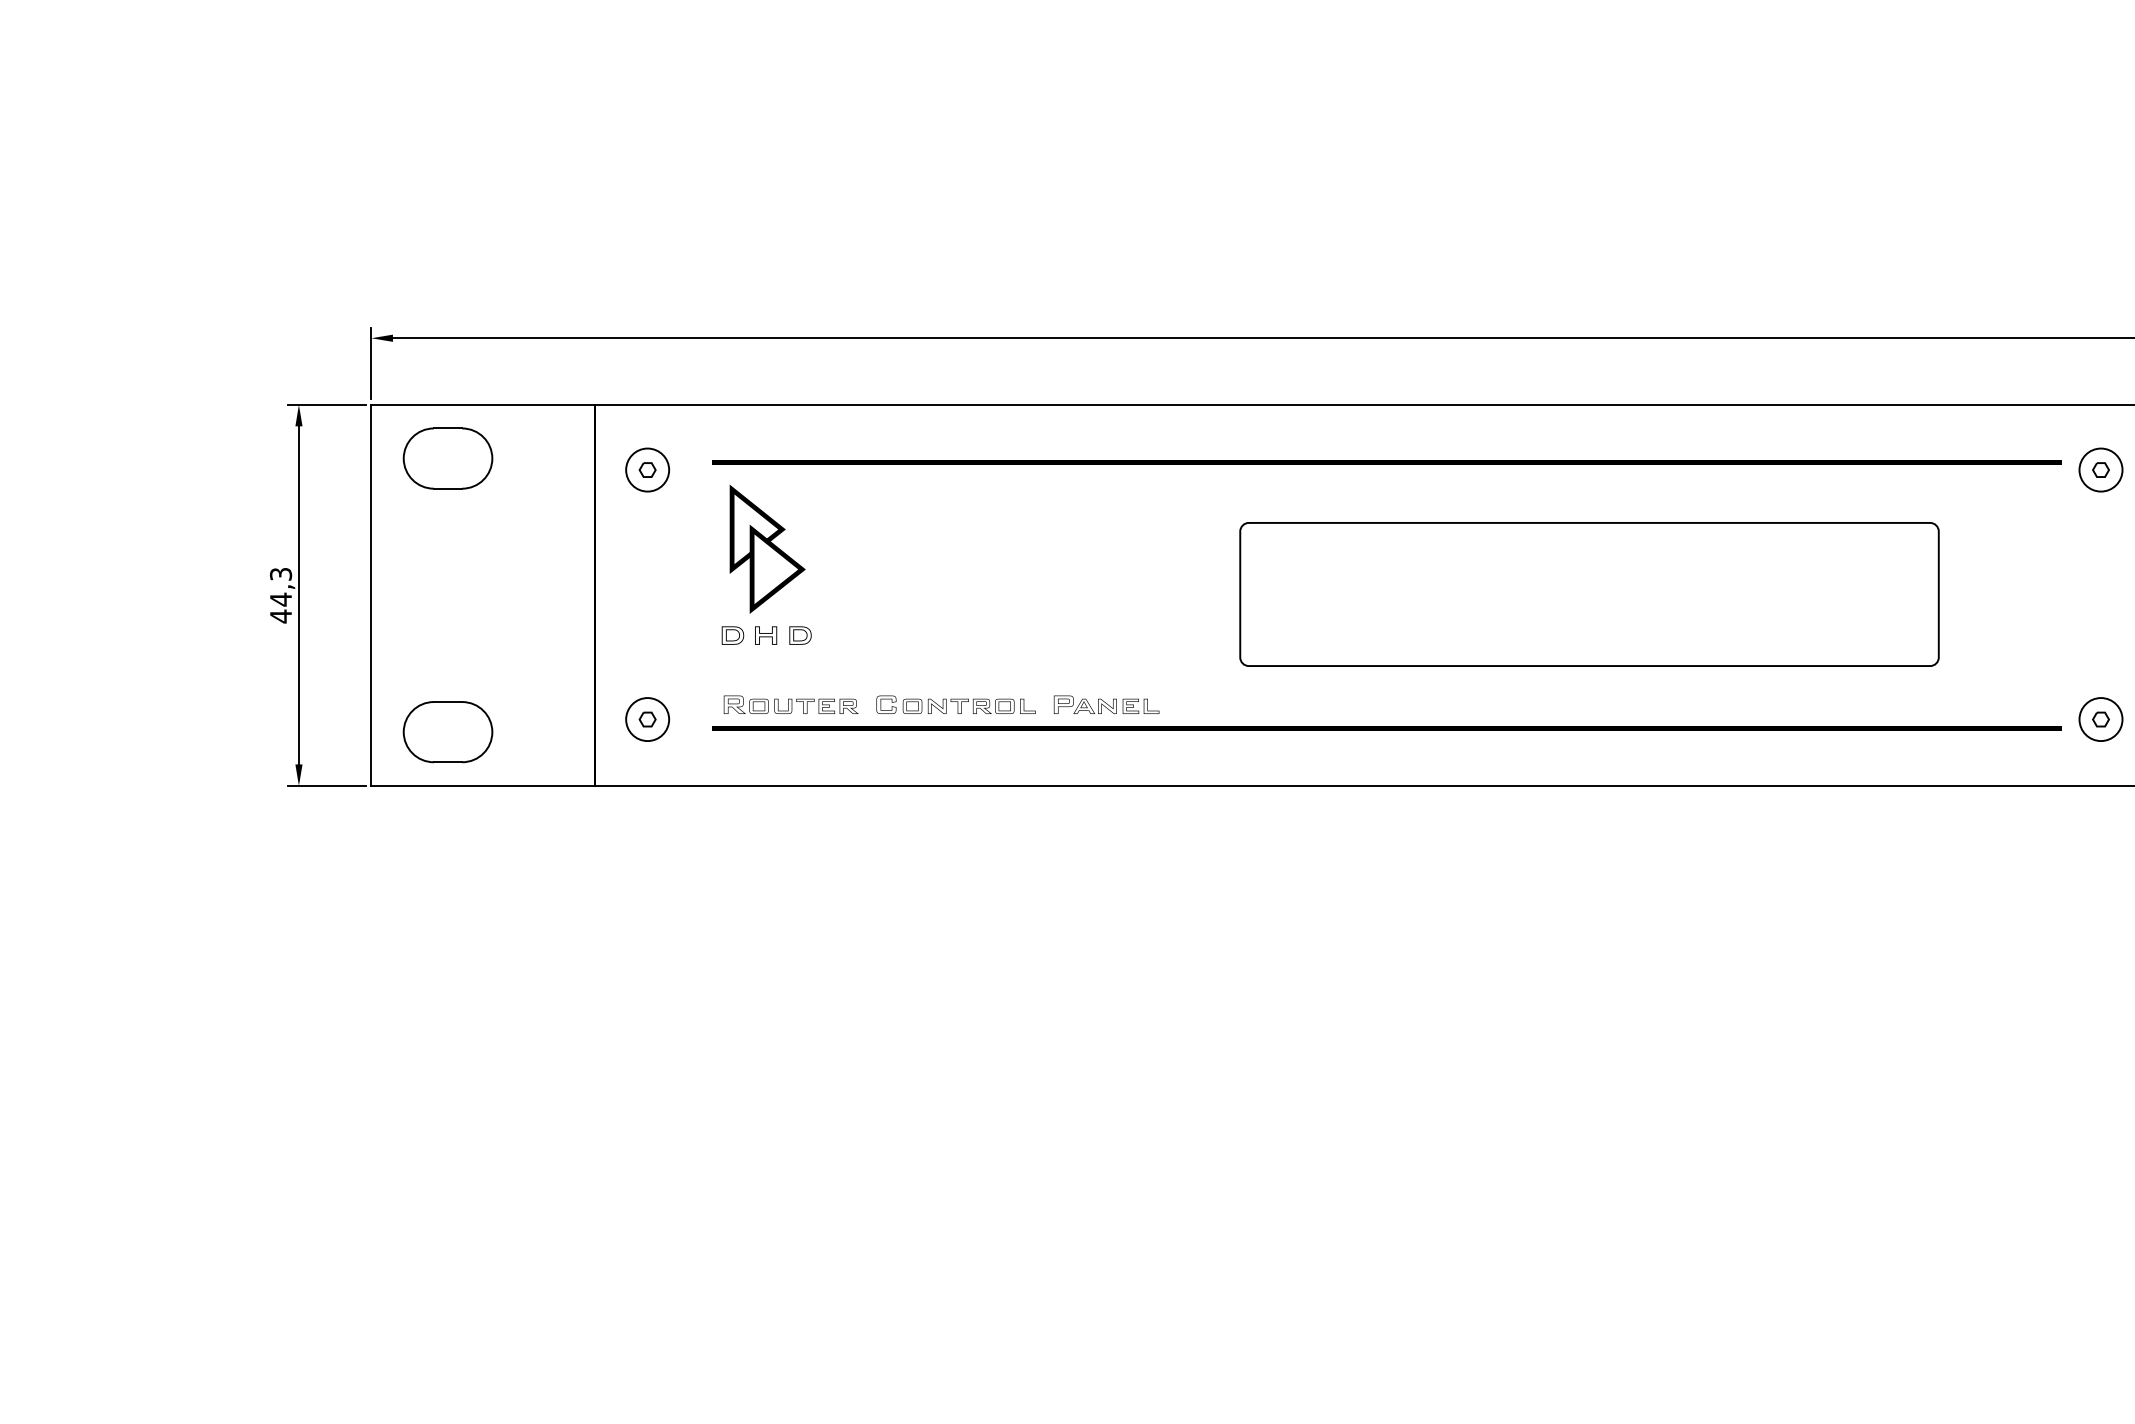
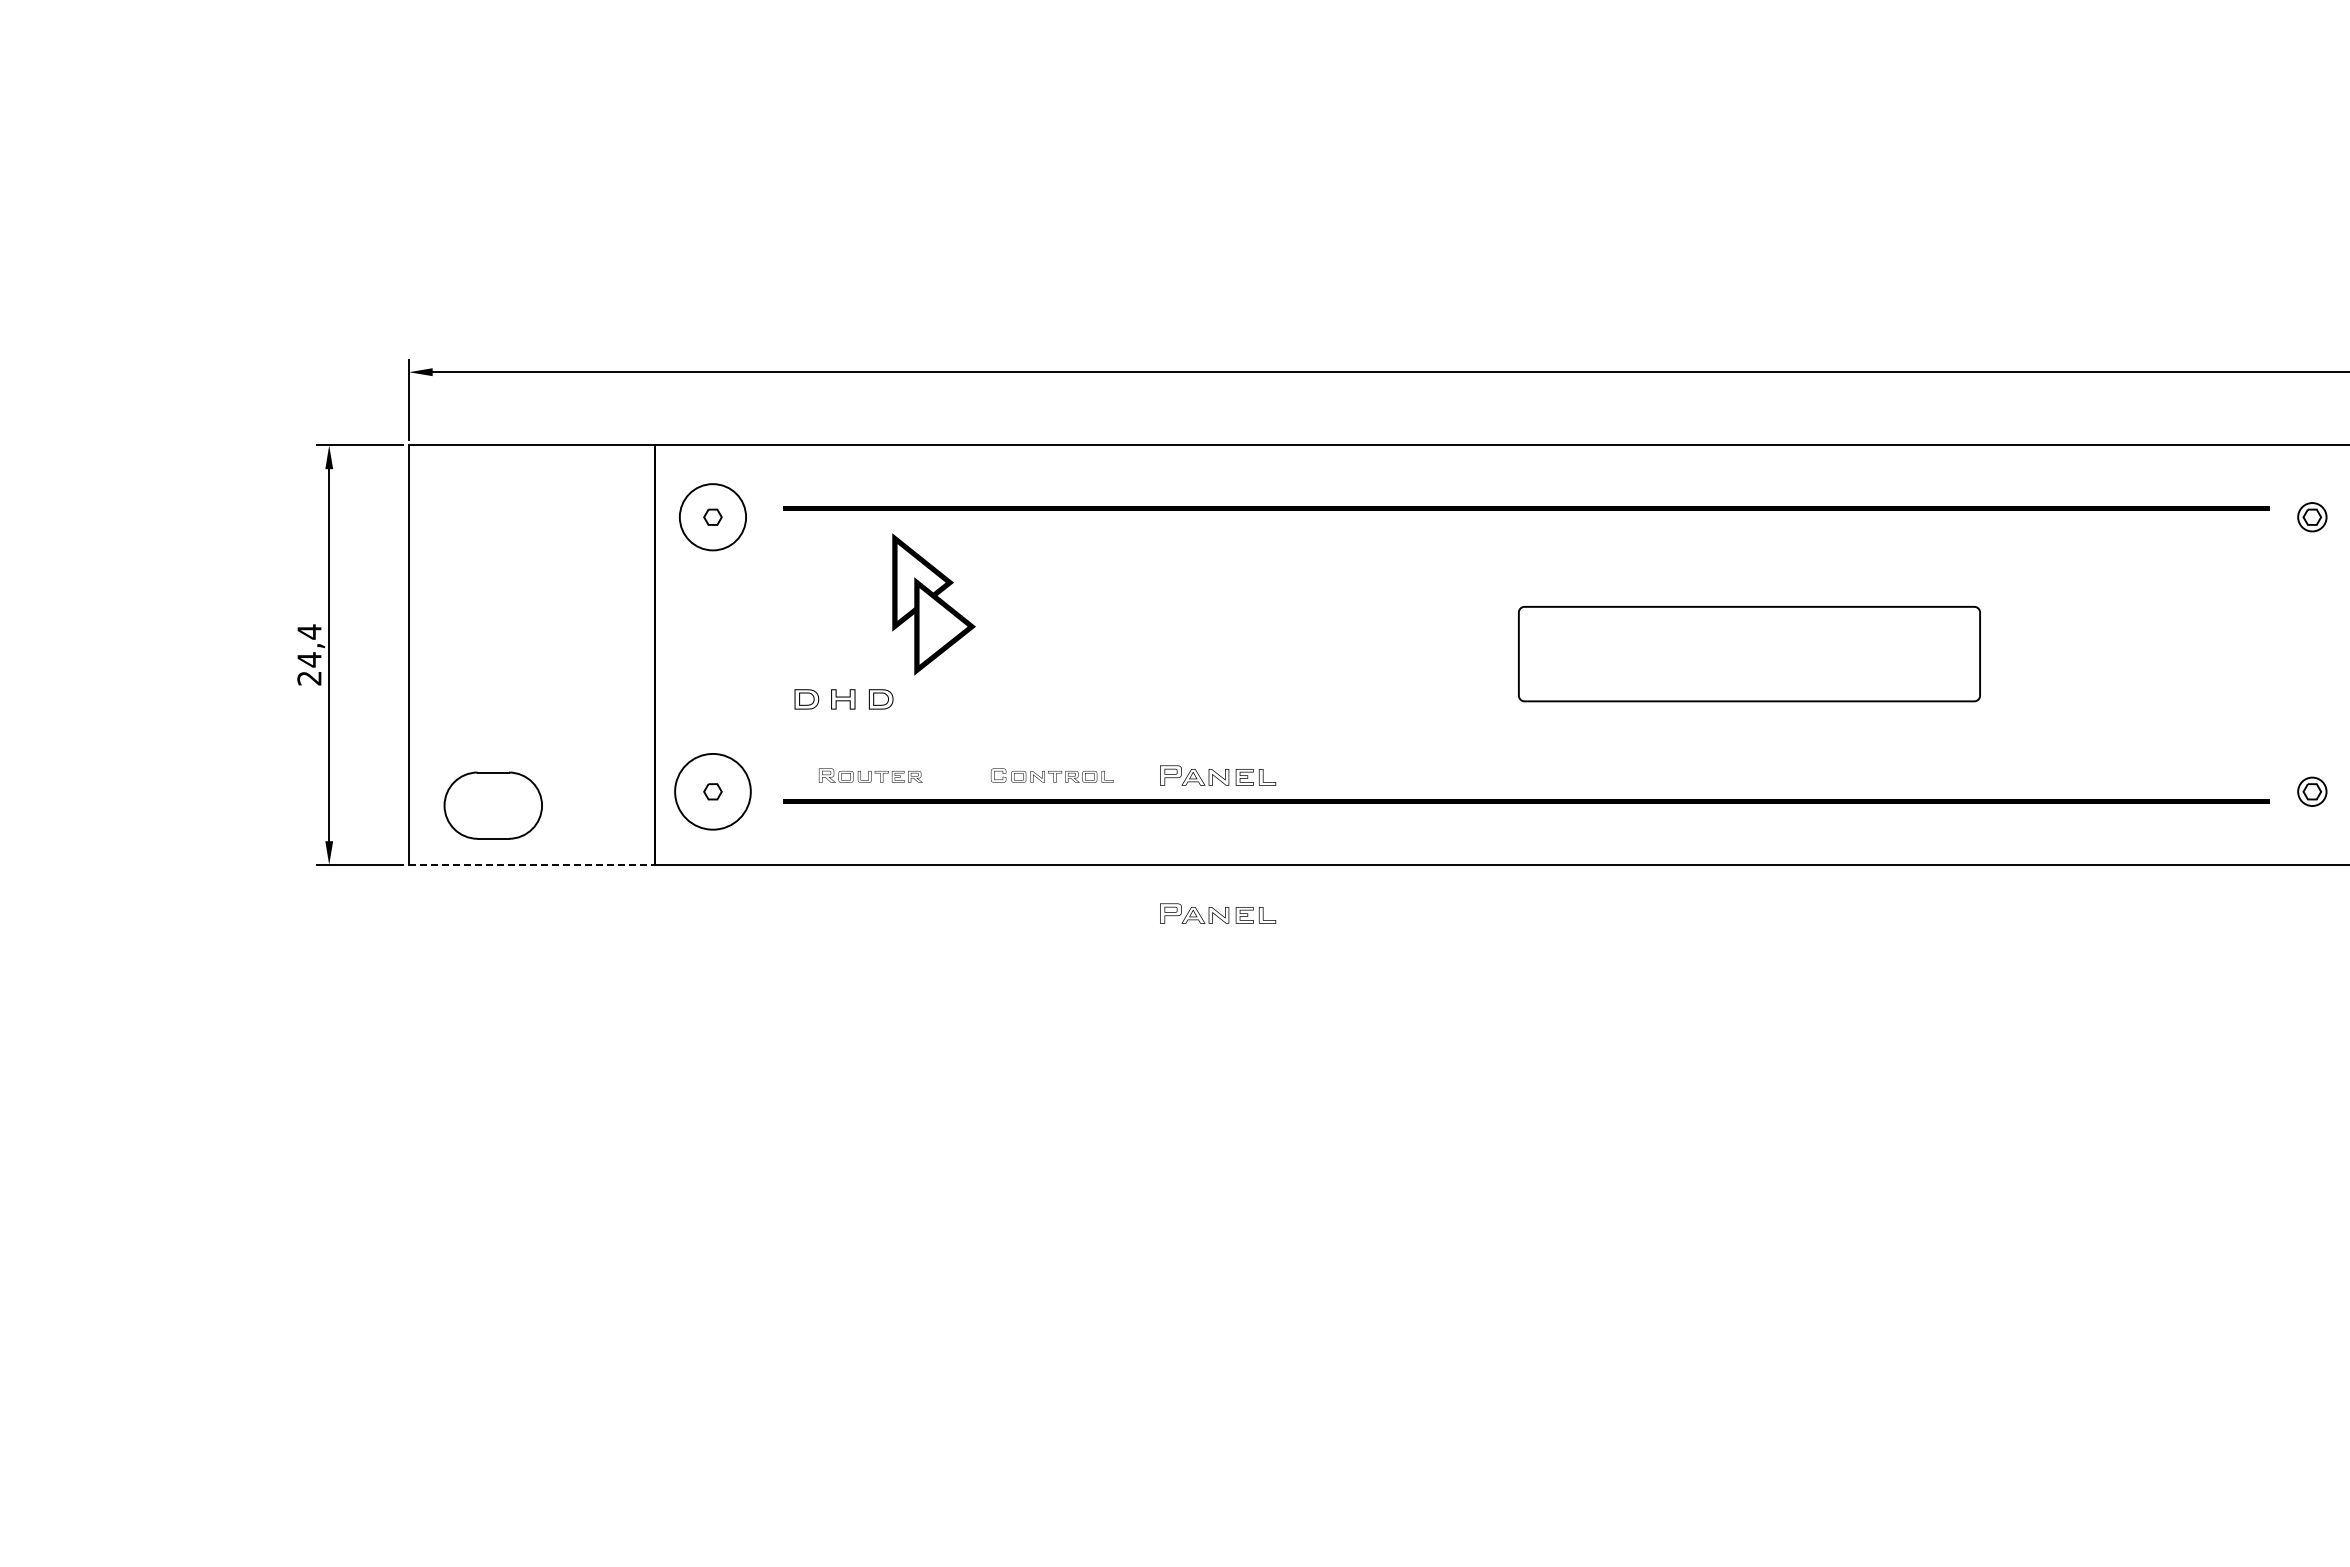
part: (447, 458) -> (492, 504), removed
circle: (647, 469) -> (712, 516), size x1.4
circle: (2101, 469) -> (2312, 516), size x0.6
part: (767, 549) -> (933, 604), moved
part: (1589, 593) -> (1749, 653), size x0.6
text: (281, 595) -> (309, 655), 44,3 -> 24,4
part: (790, 704) -> (870, 775), size x0.7
part: (955, 704) -> (1051, 775), size x0.7
circle: (647, 719) -> (712, 791), size x1.6
circle: (2101, 719) -> (2312, 791), size x0.6
line: (483, 785) -> (532, 864), solid -> dashed
part: (1107, 830) -> (1218, 913), added

